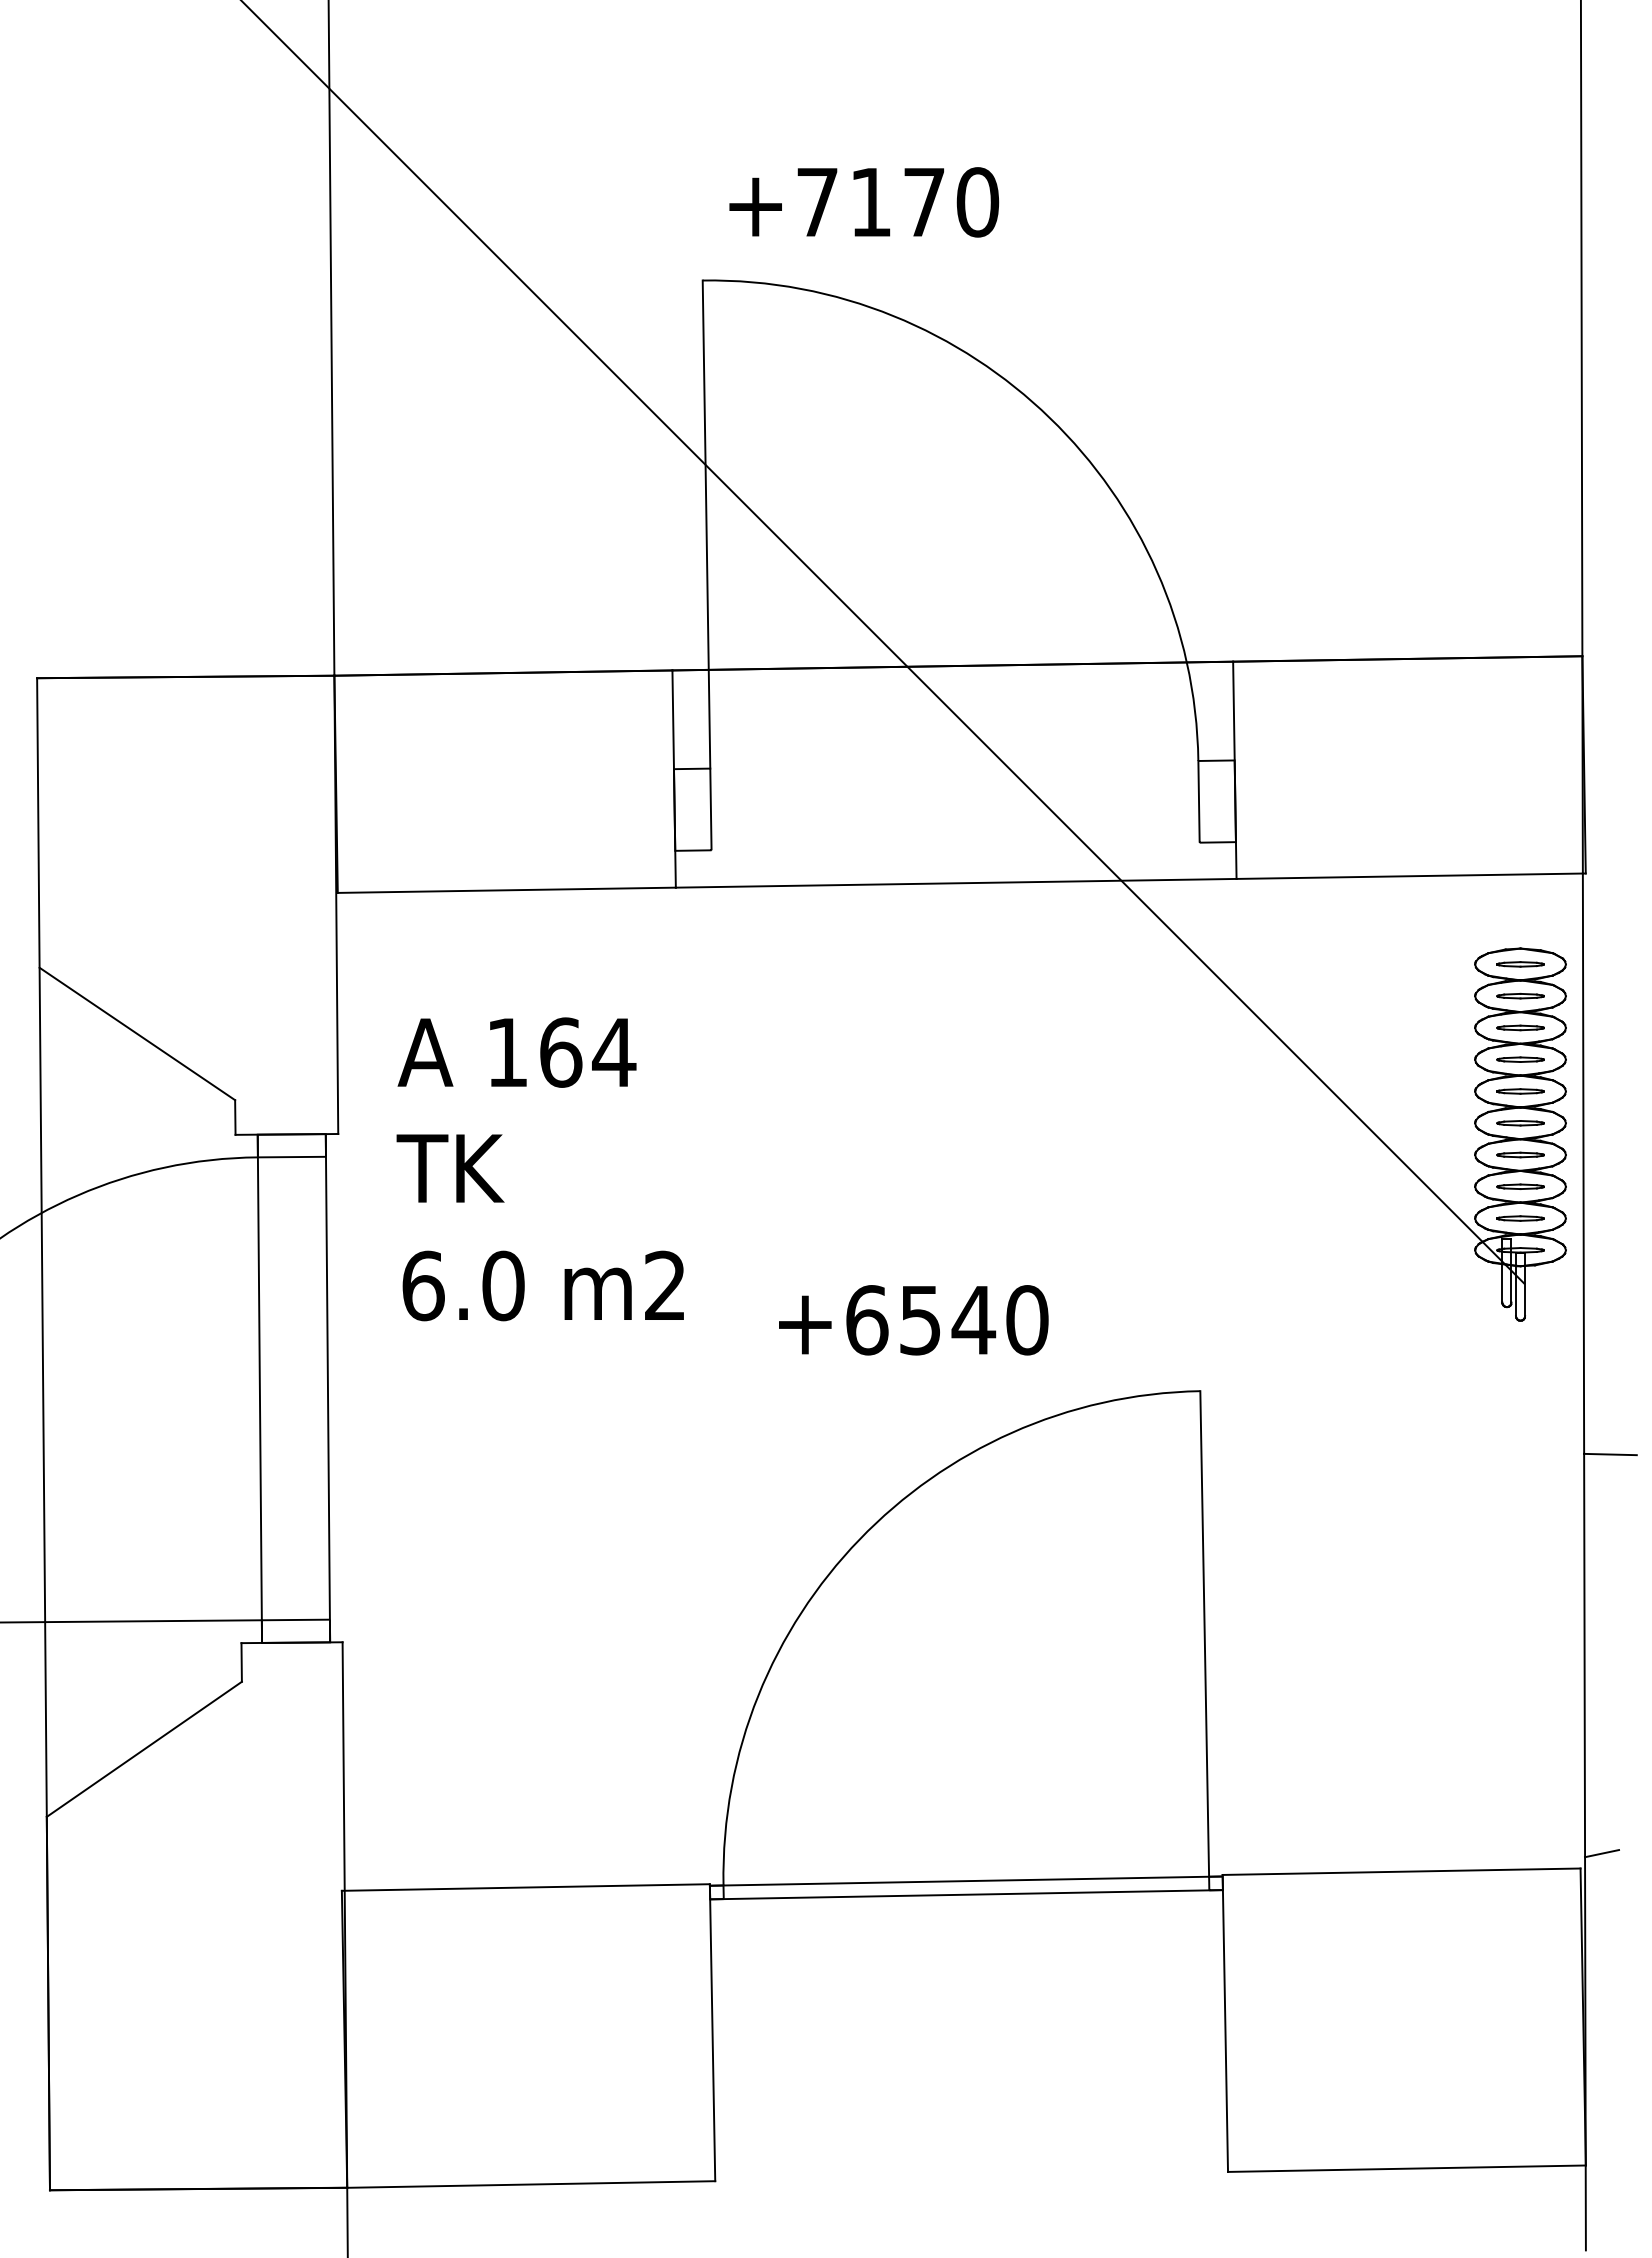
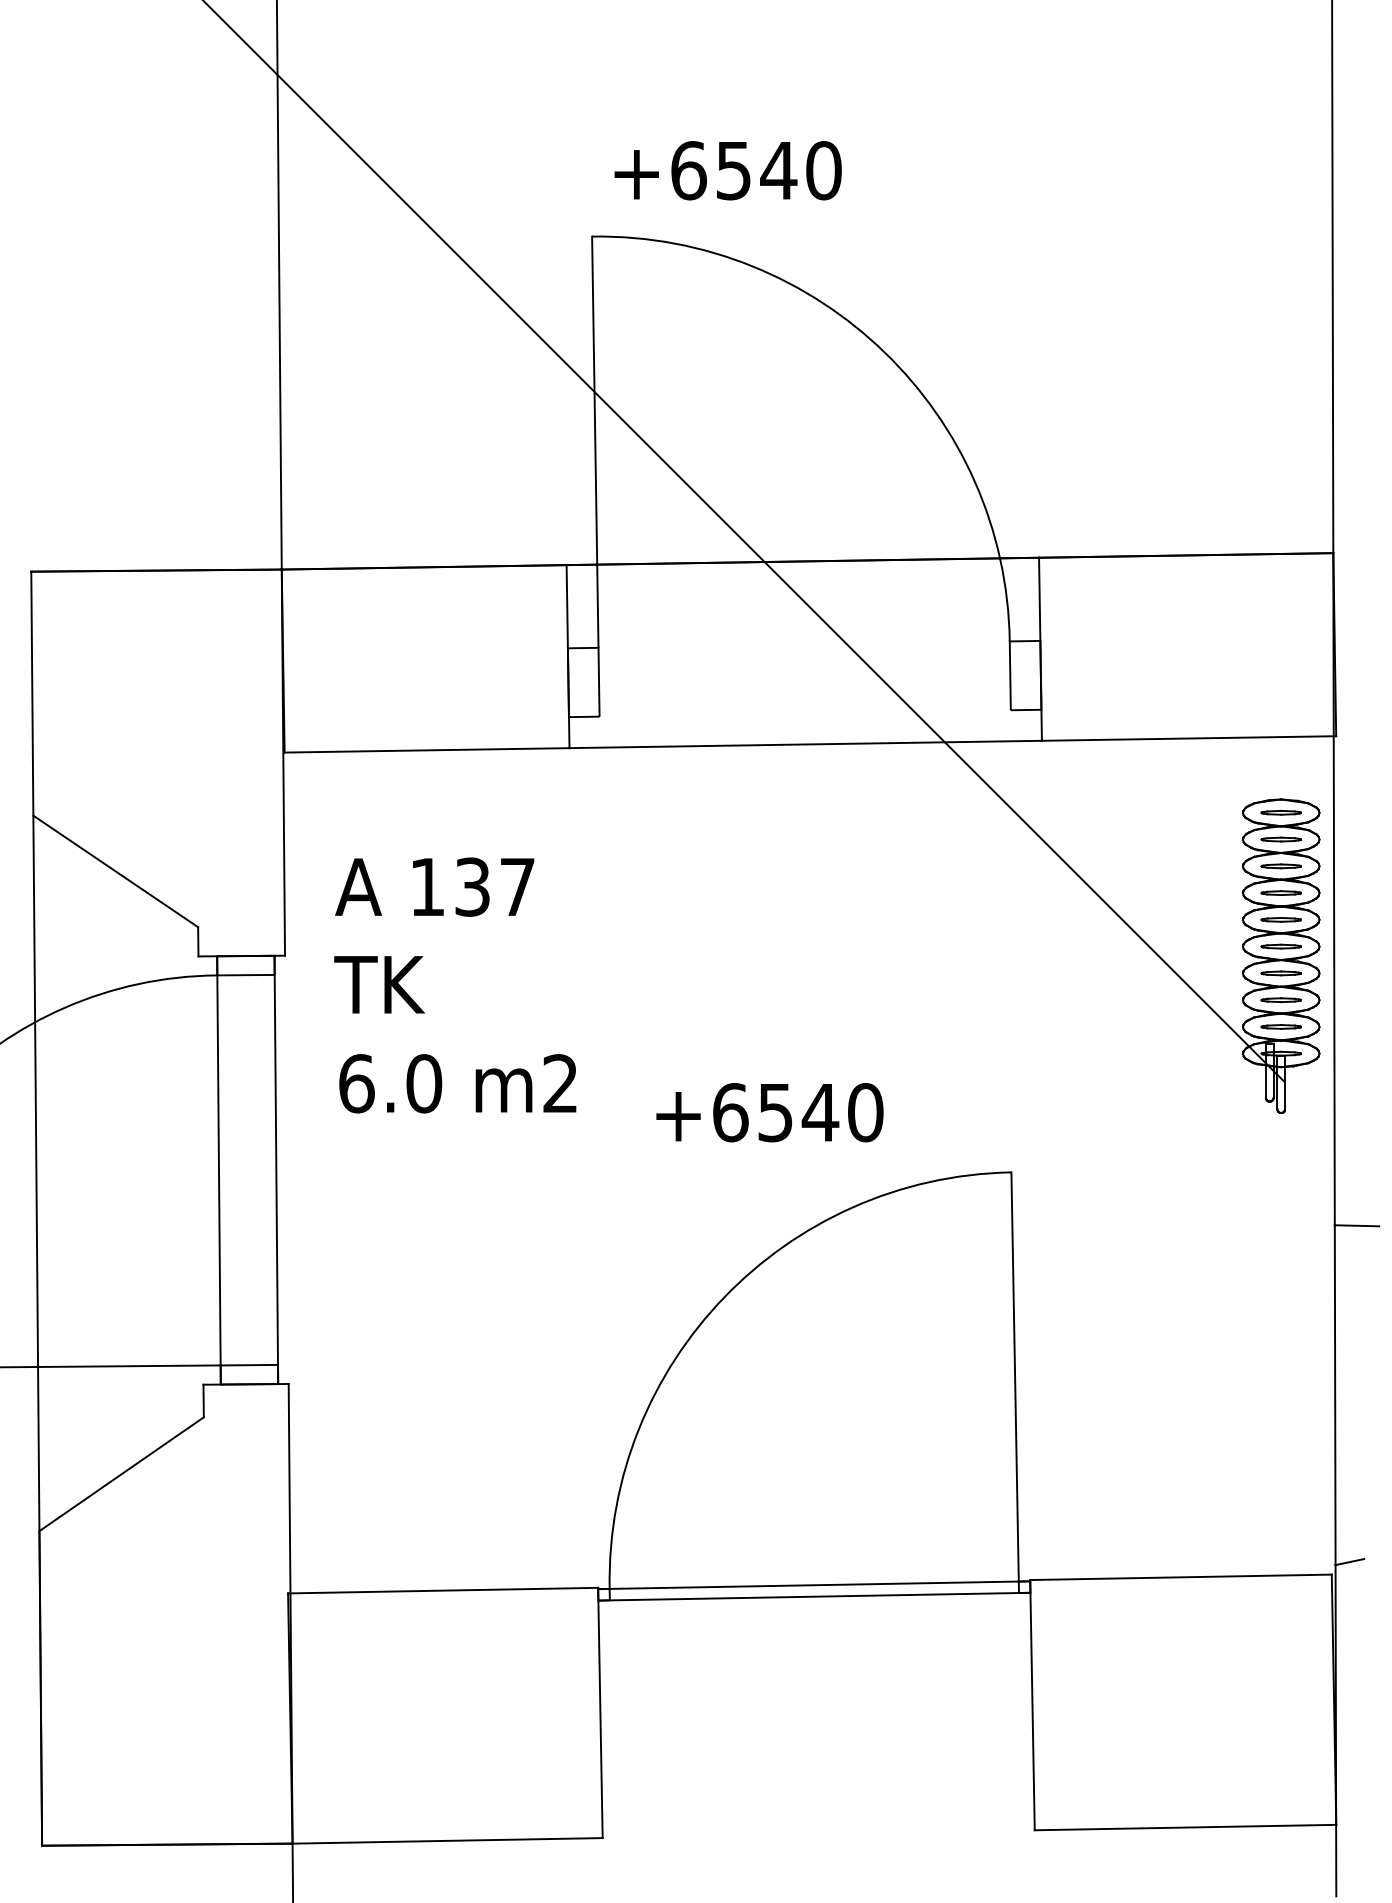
text: (871, 202) -> (734, 170), +7170 -> +6540
text: (588, 1052) -> (495, 887), 164 -> 137

